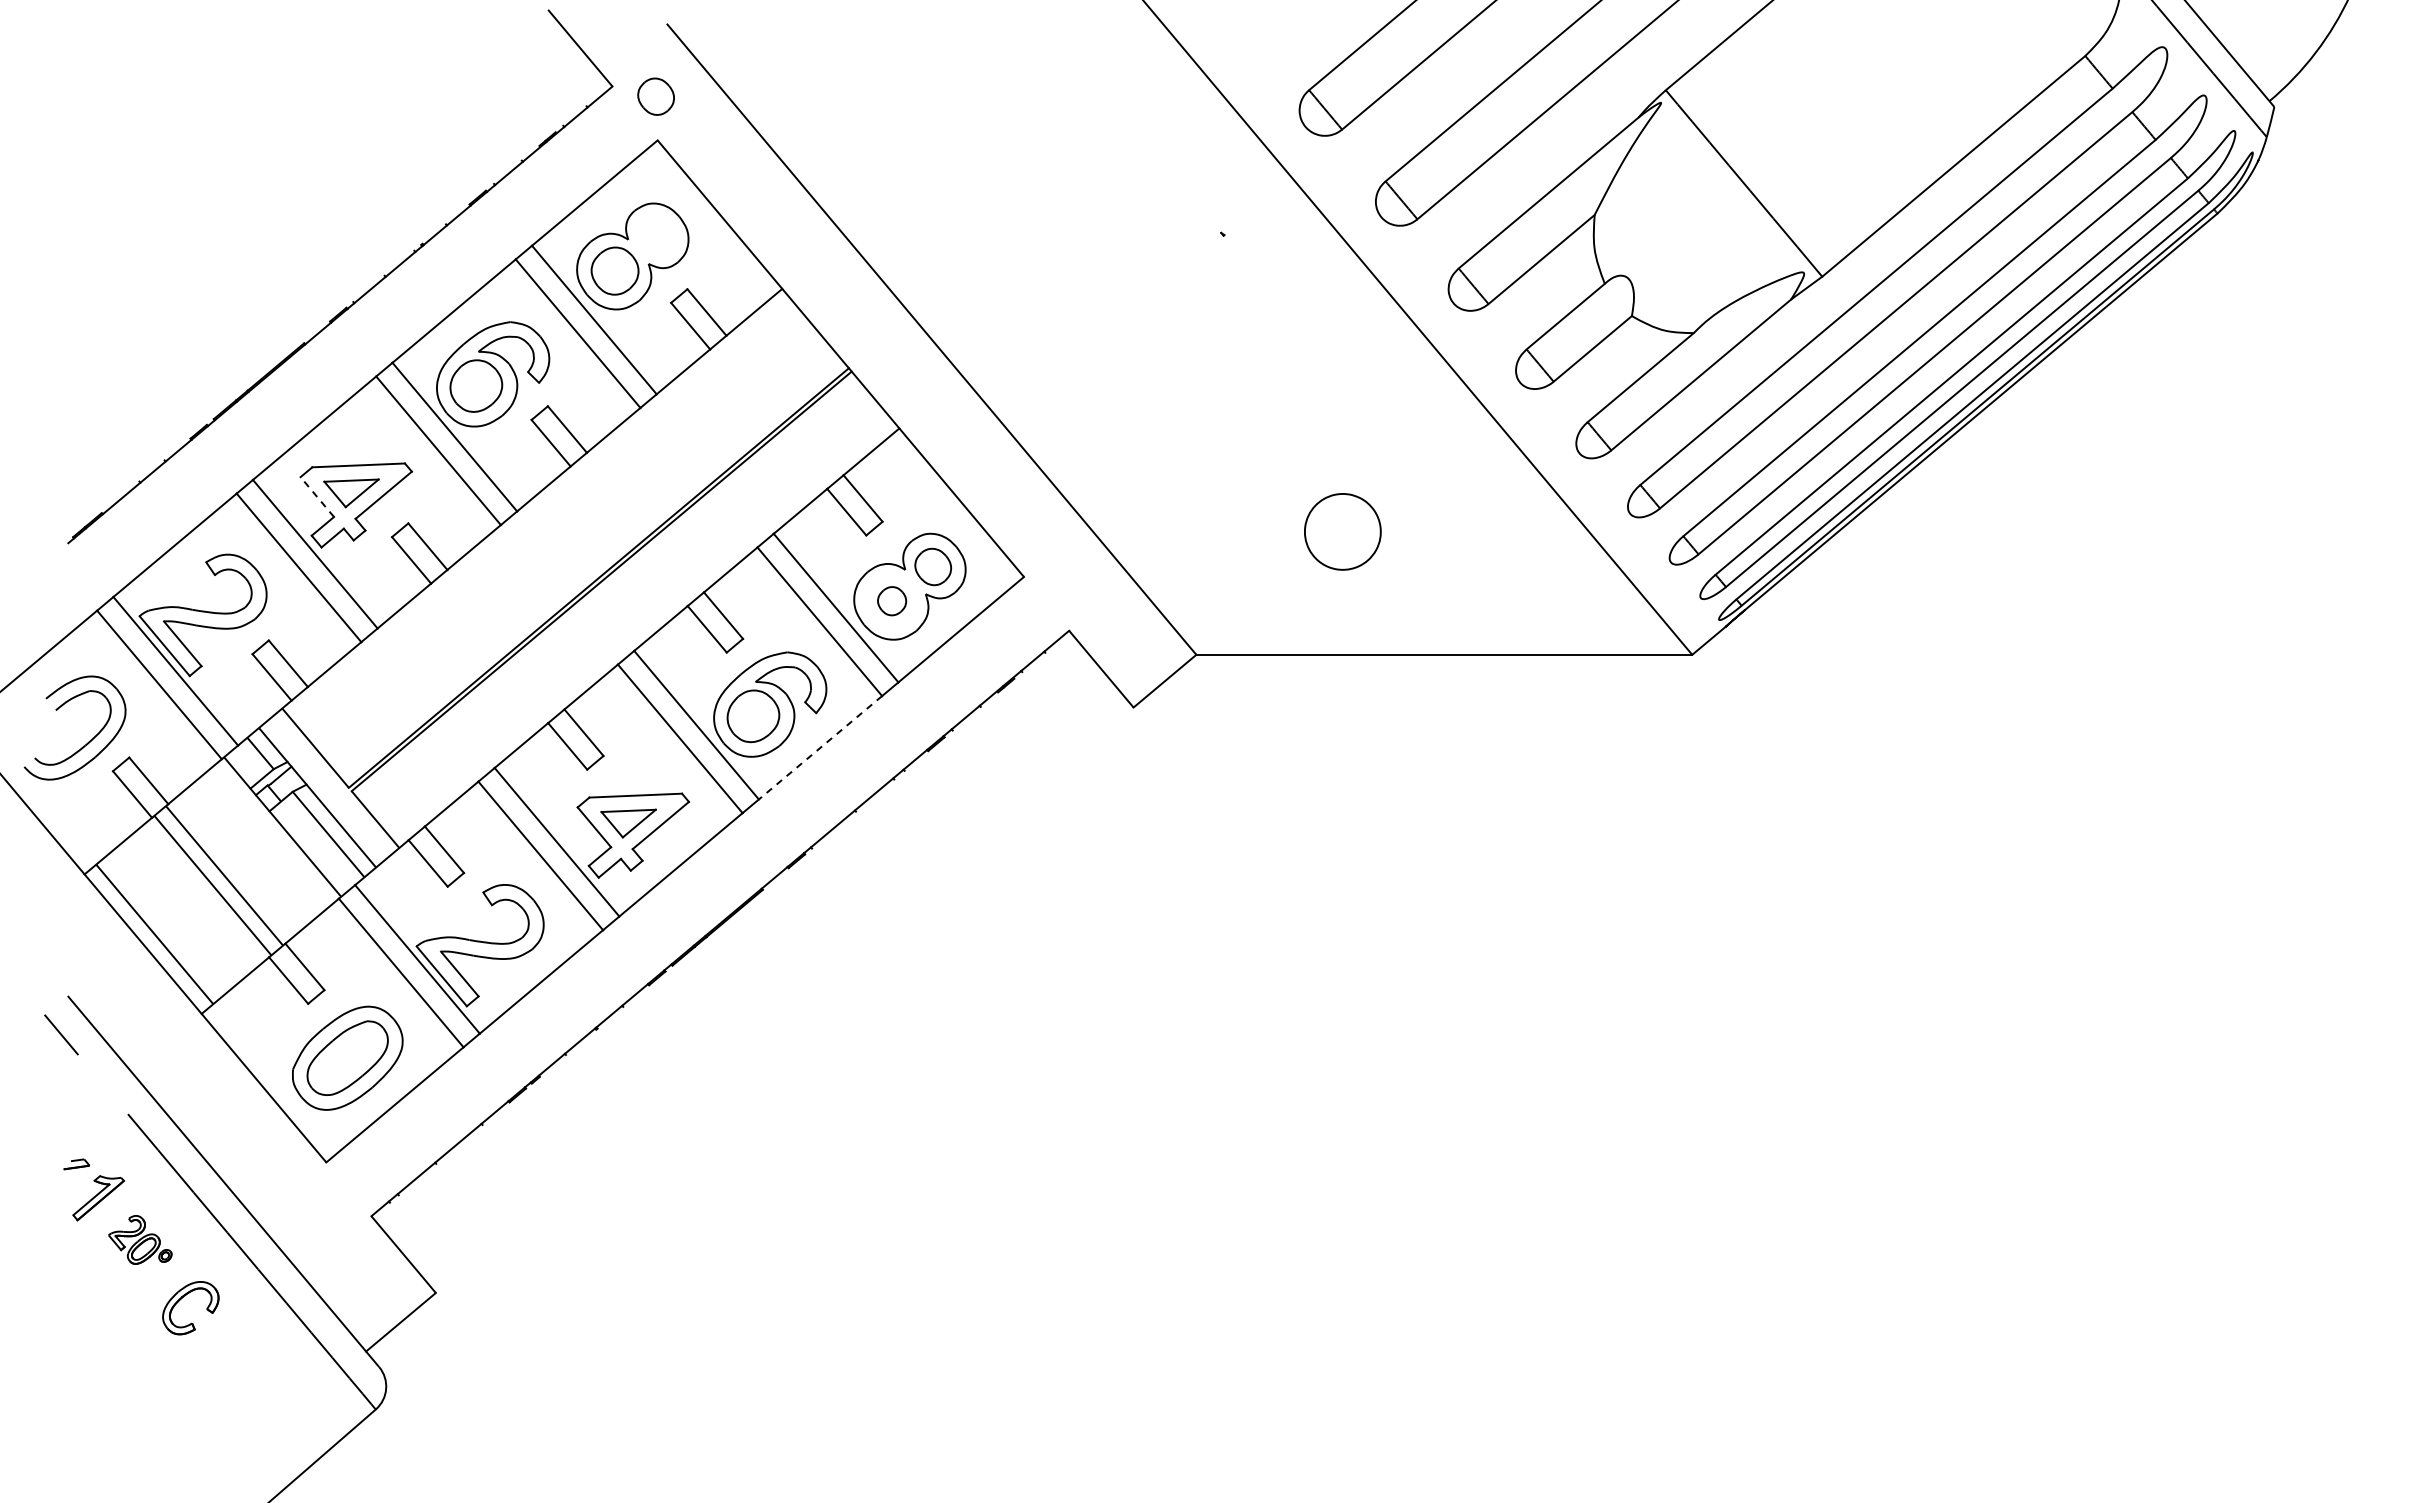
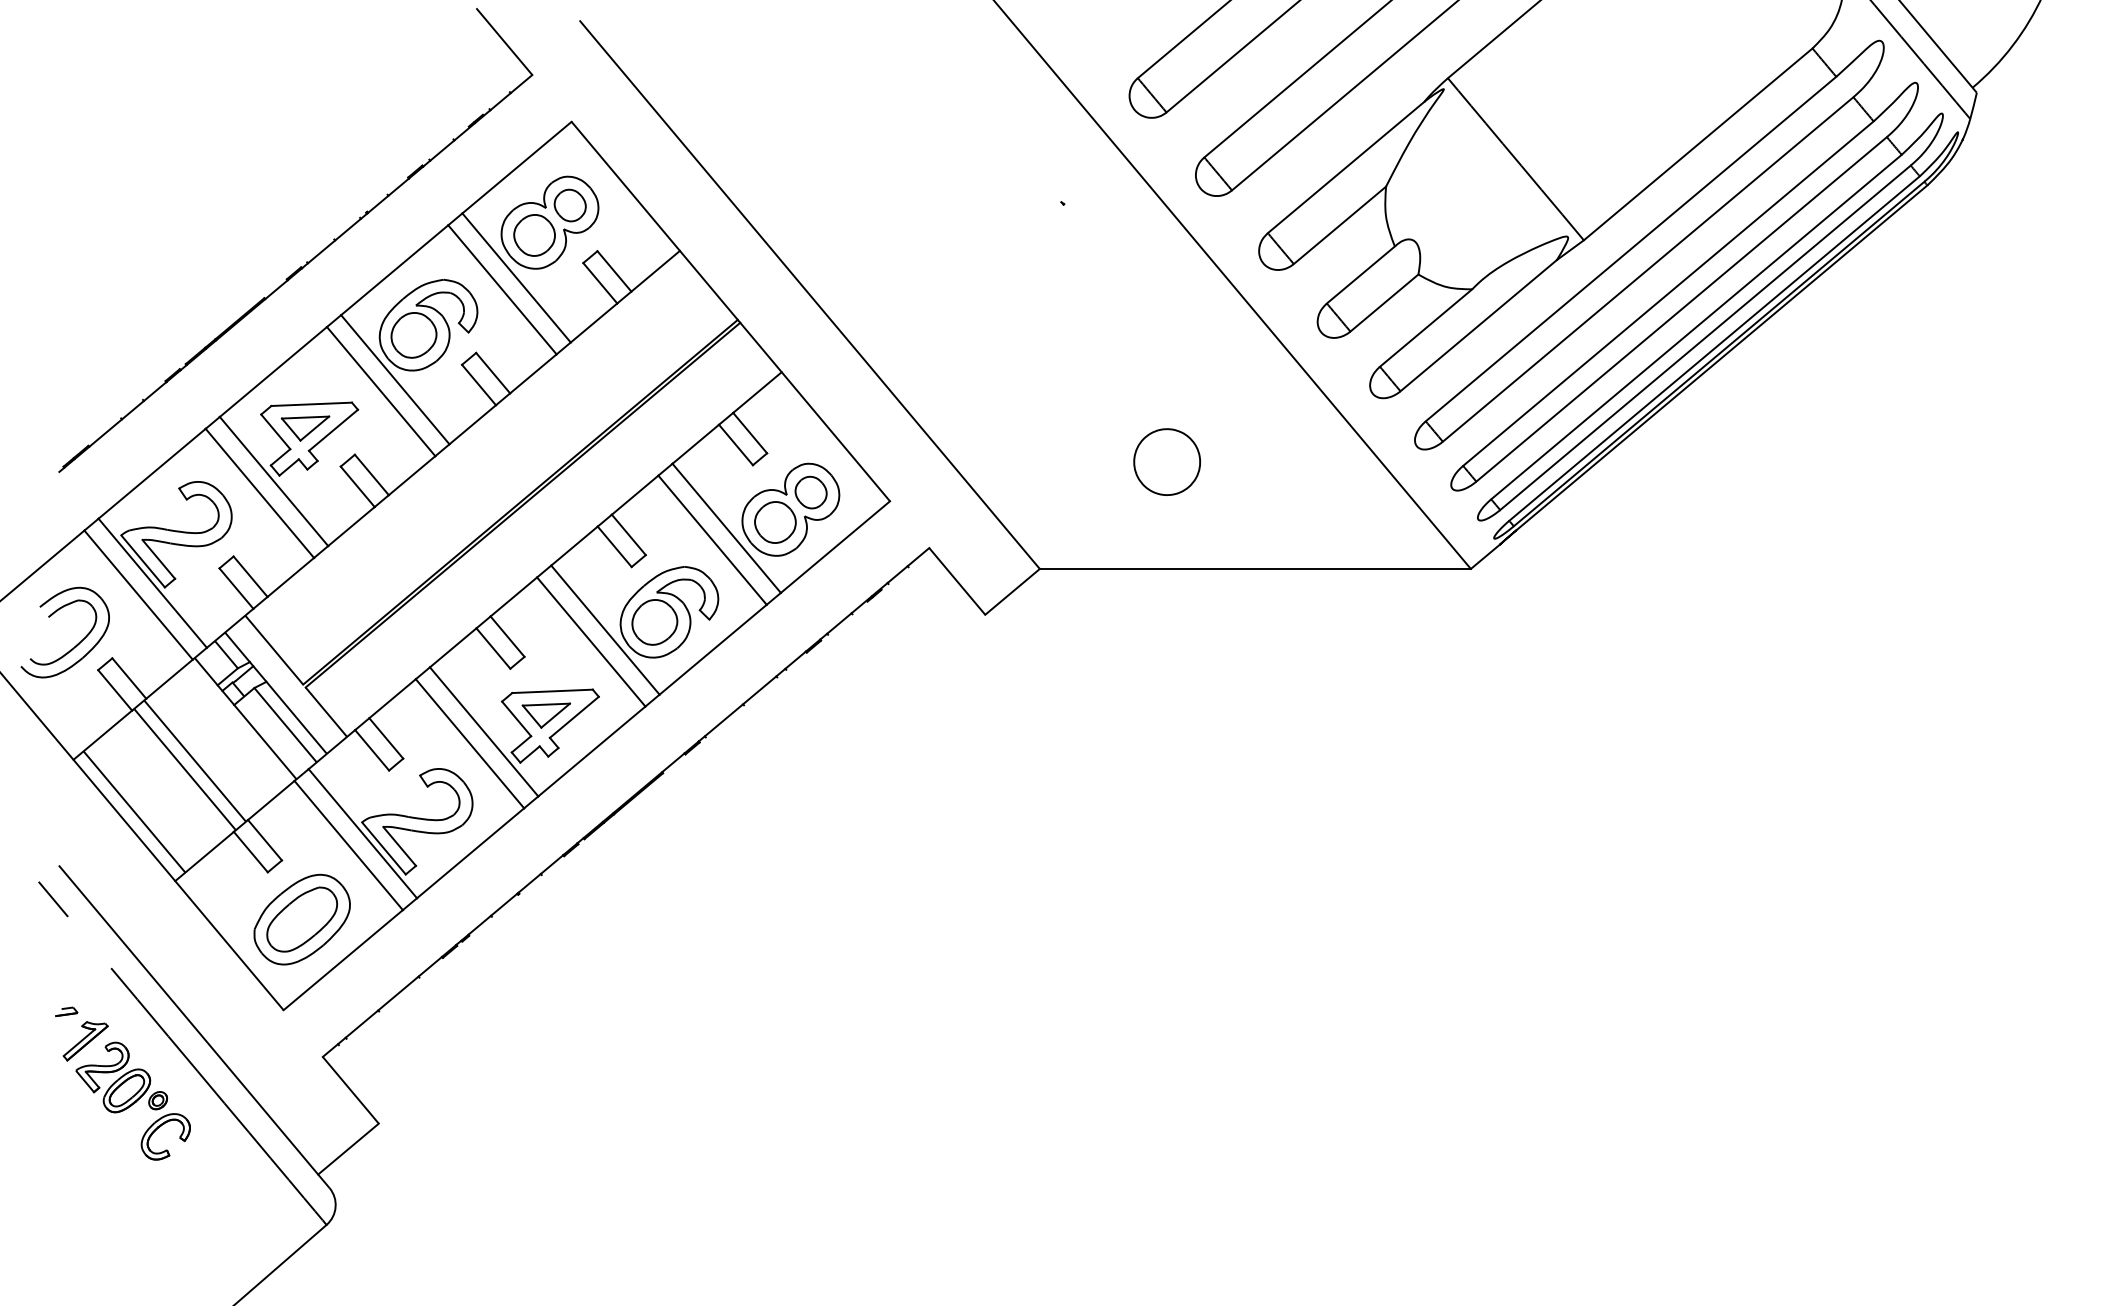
part: (655, 96) -> (569, 205), moved
line: (317, 496) -> (275, 431), dashed -> solid
part: (891, 600) -> (774, 521), size x1.67
line: (820, 748) -> (713, 650), dashed -> solid
part: (140, 1239) -> (122, 1077), size x1.67

